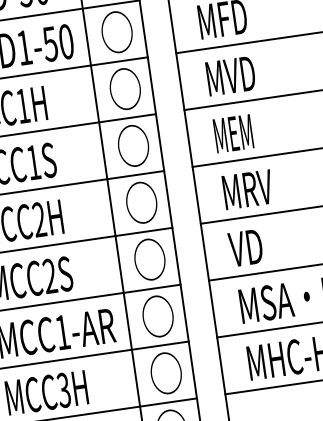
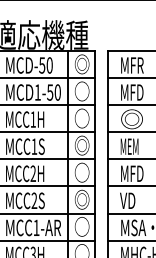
text: (231, 75) -> (132, 119), MVD -> ◎
text: (132, 145) -> (81, 145), ○ -> ◎
text: (253, 188) -> (135, 173), MRV -> MFD
text: (148, 259) -> (81, 199), ○ -> ◎

